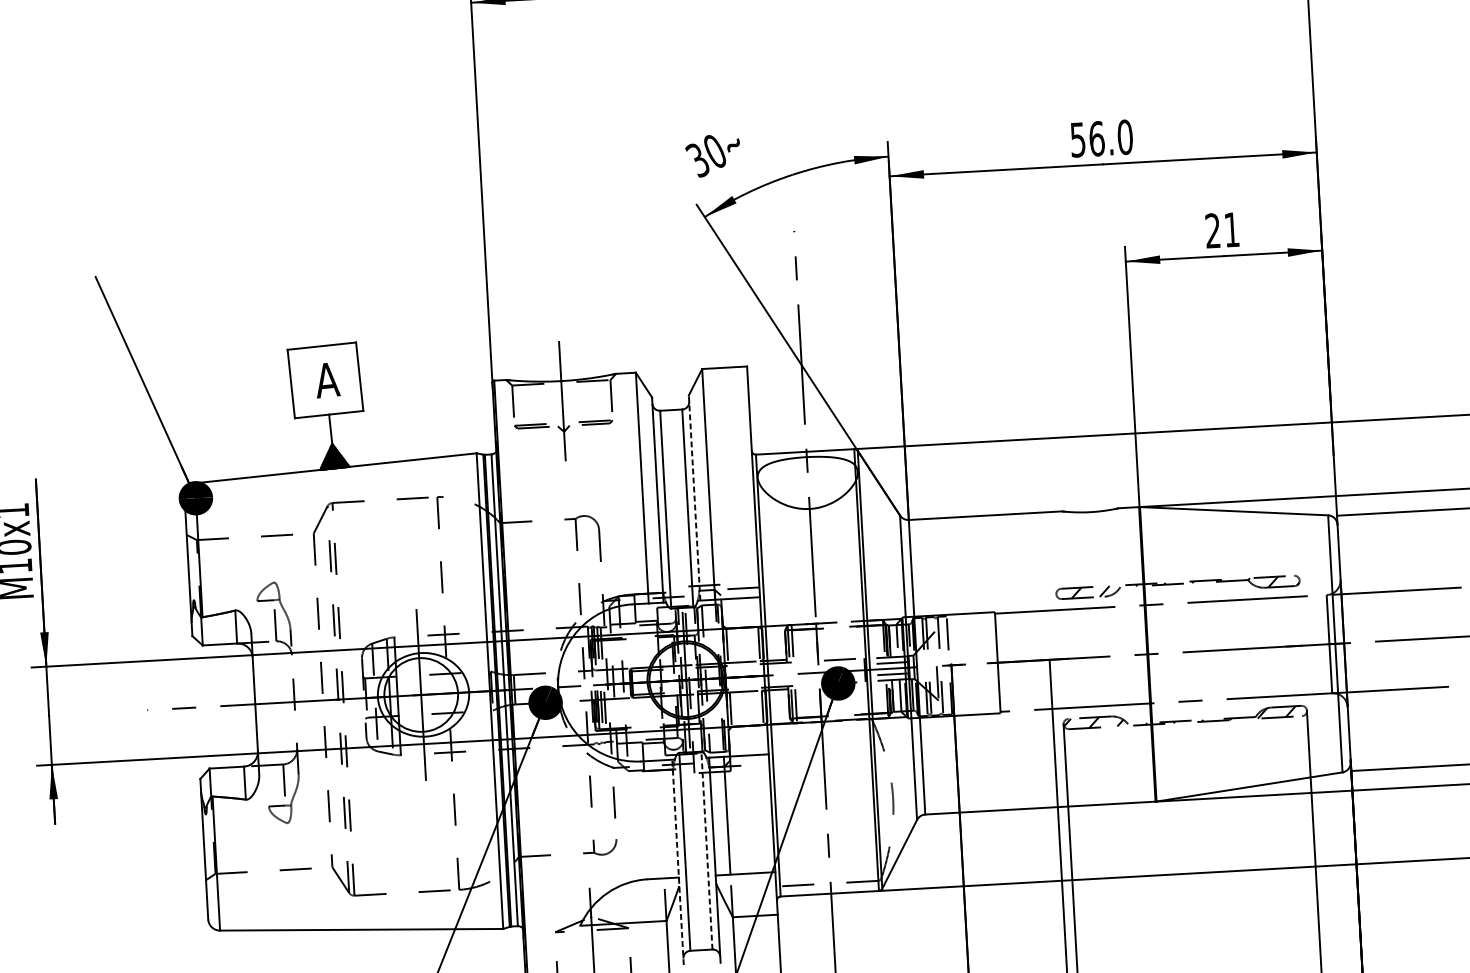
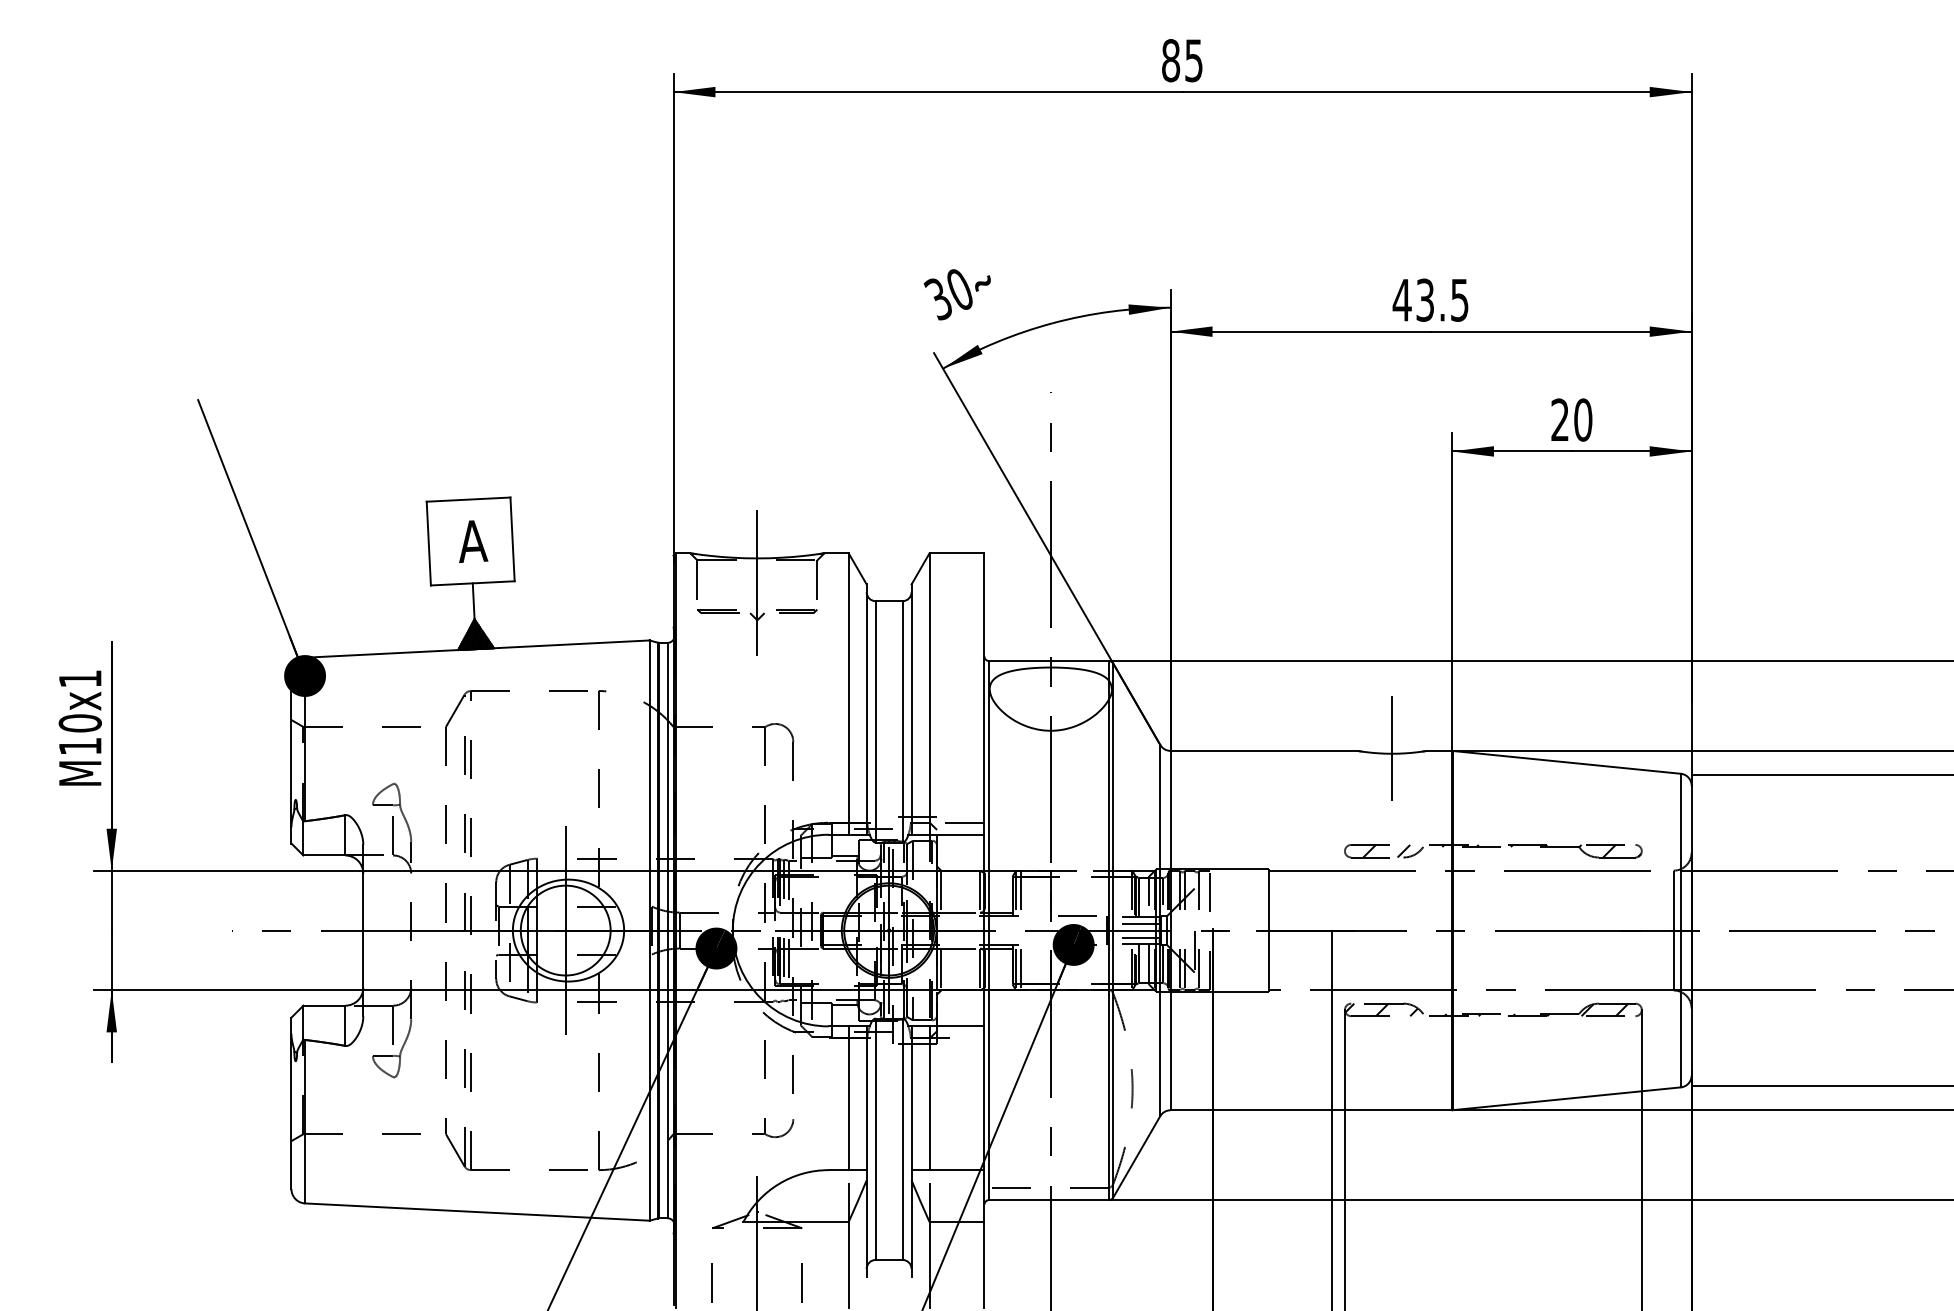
text: (1101, 138) -> (1430, 299), 56.0 -> 43.5
text: (1232, 229) -> (1583, 419), 21 -> 20
line: (694, 497) -> (911, 709), dashed -> solid
line: (1090, 507) -> (1392, 748), added
line: (660, 819) -> (848, 1098), added
line: (706, 850) -> (902, 1139), dashed -> solid
line: (677, 862) -> (866, 1151), dashed -> solid

